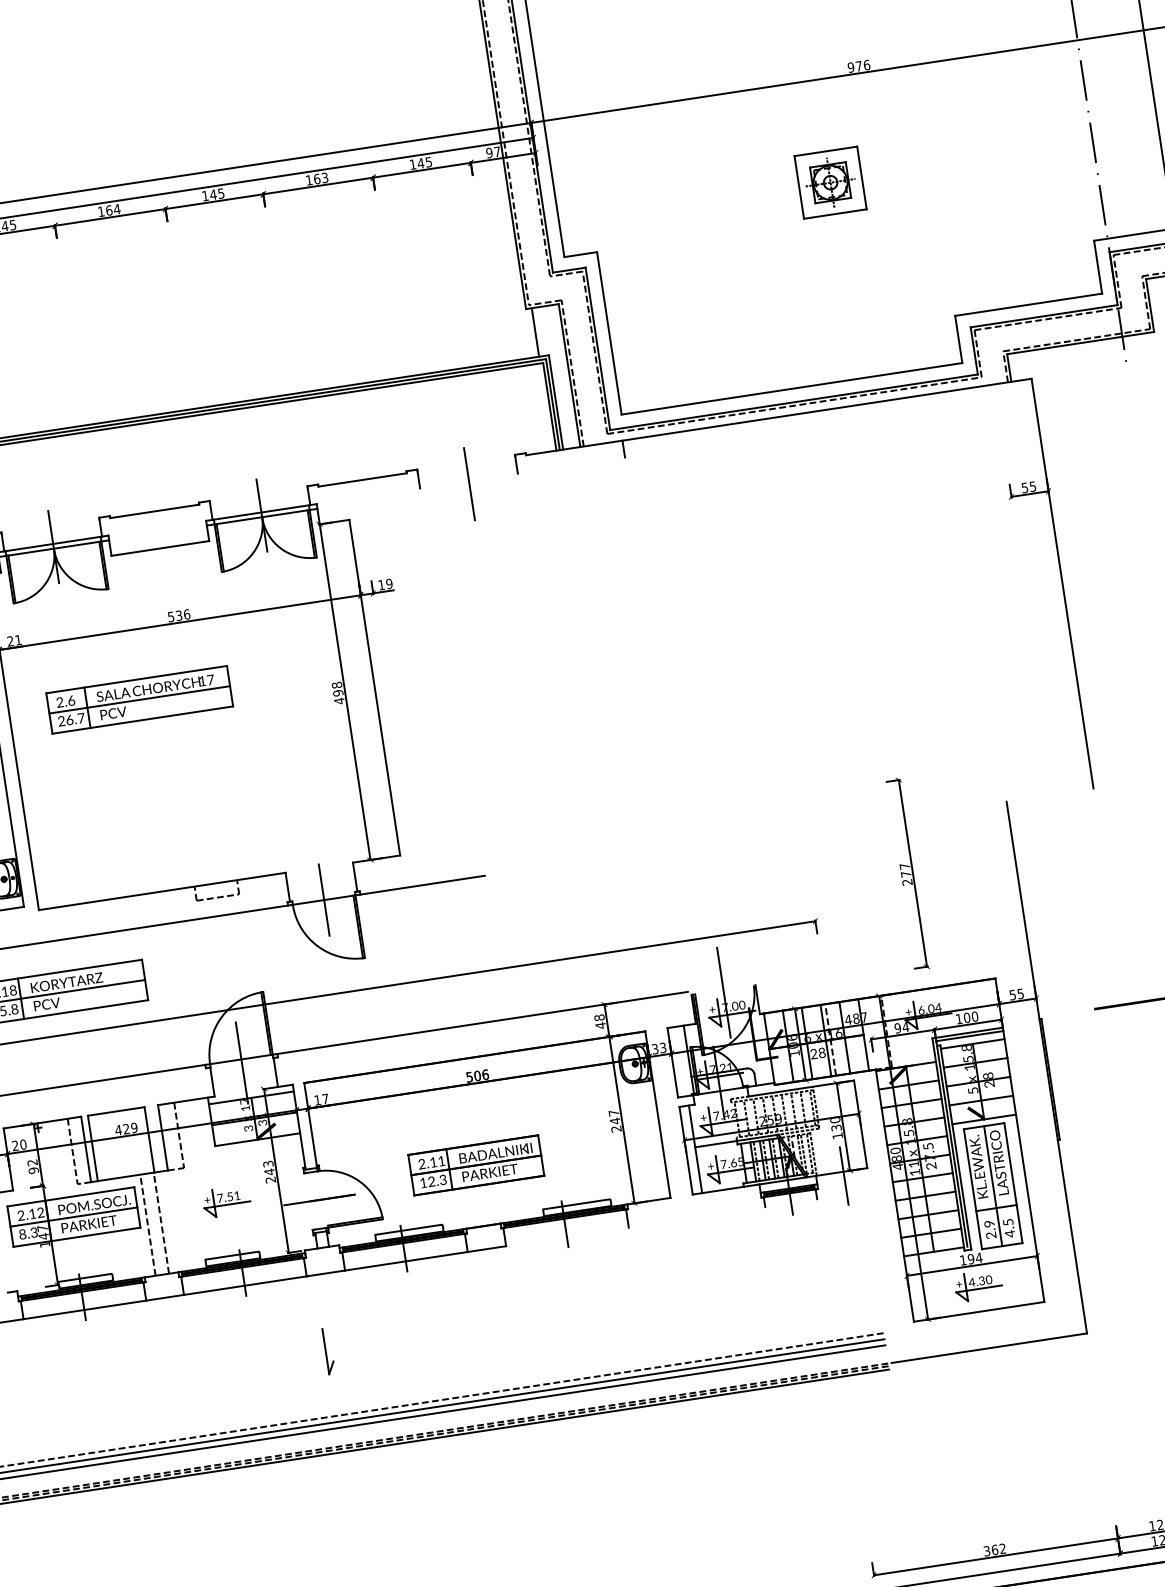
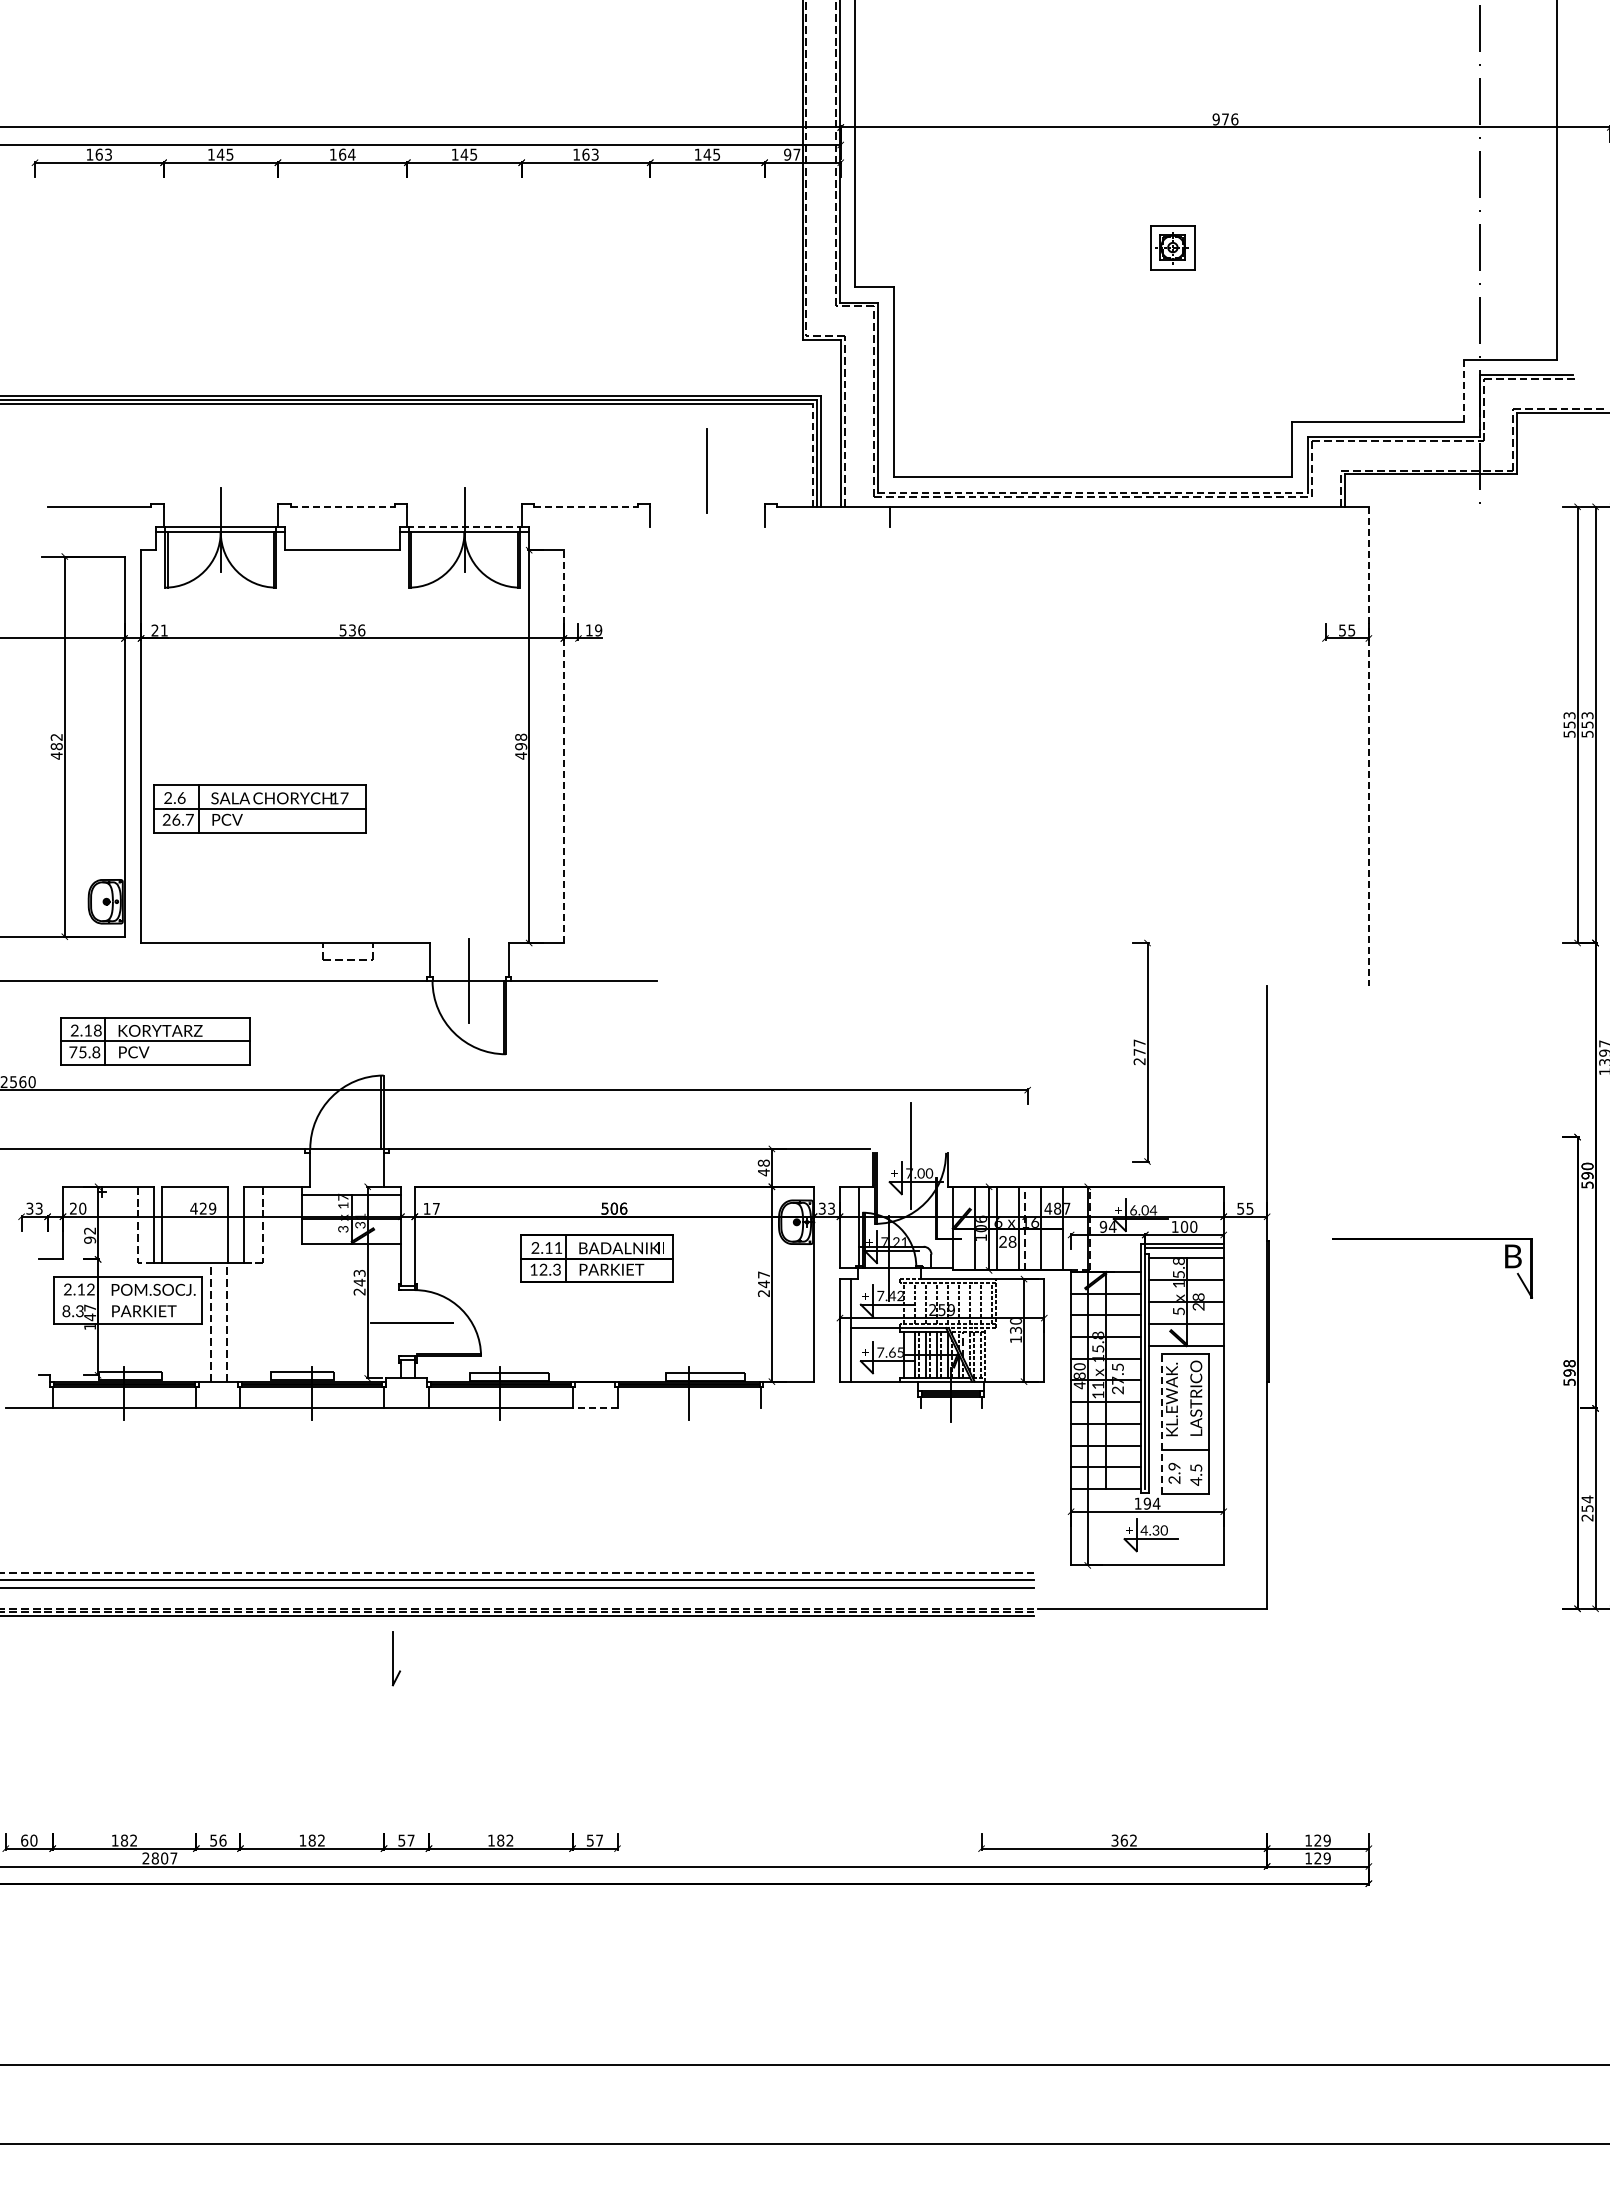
part: (830, 182) -> (1172, 247), size x0.6
line: (1098, 267) -> (1464, 390), solid -> dashed
line: (535, 332) -> (809, 367), removed
line: (794, 402) -> (1093, 492), solid -> dashed
line: (549, 406) -> (812, 455), solid -> dashed
line: (362, 479) -> (585, 506), solid -> dashed
line: (468, 483) -> (706, 470), moved
line: (155, 511) -> (343, 506), solid -> dashed
line: (261, 512) -> (464, 526), solid -> dashed
line: (1062, 583) -> (1368, 746), solid -> dashed
line: (374, 687) -> (563, 746), solid -> dashed
part: (139, 699) -> (259, 808), moved
line: (241, 1062) -> (346, 1152), removed
part: (475, 1165) -> (596, 1258), moved
line: (844, 1175) -> (1016, 1386), removed
line: (993, 1185) -> (1185, 1423), removed
line: (972, 1188) -> (1161, 1423), solid -> dashed
part: (226, 1201) -> (305, 1308), removed
line: (73, 1217) -> (127, 1300), removed
line: (486, 1249) -> (594, 1408), solid -> dashed
part: (328, 1350) -> (396, 1658), moved

